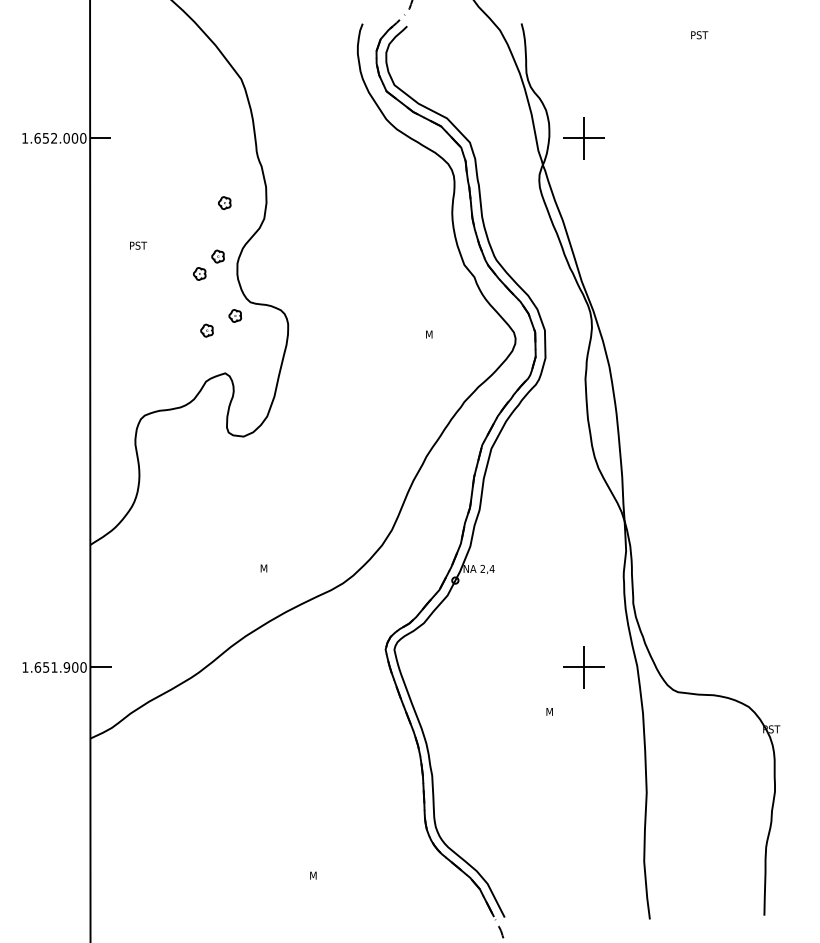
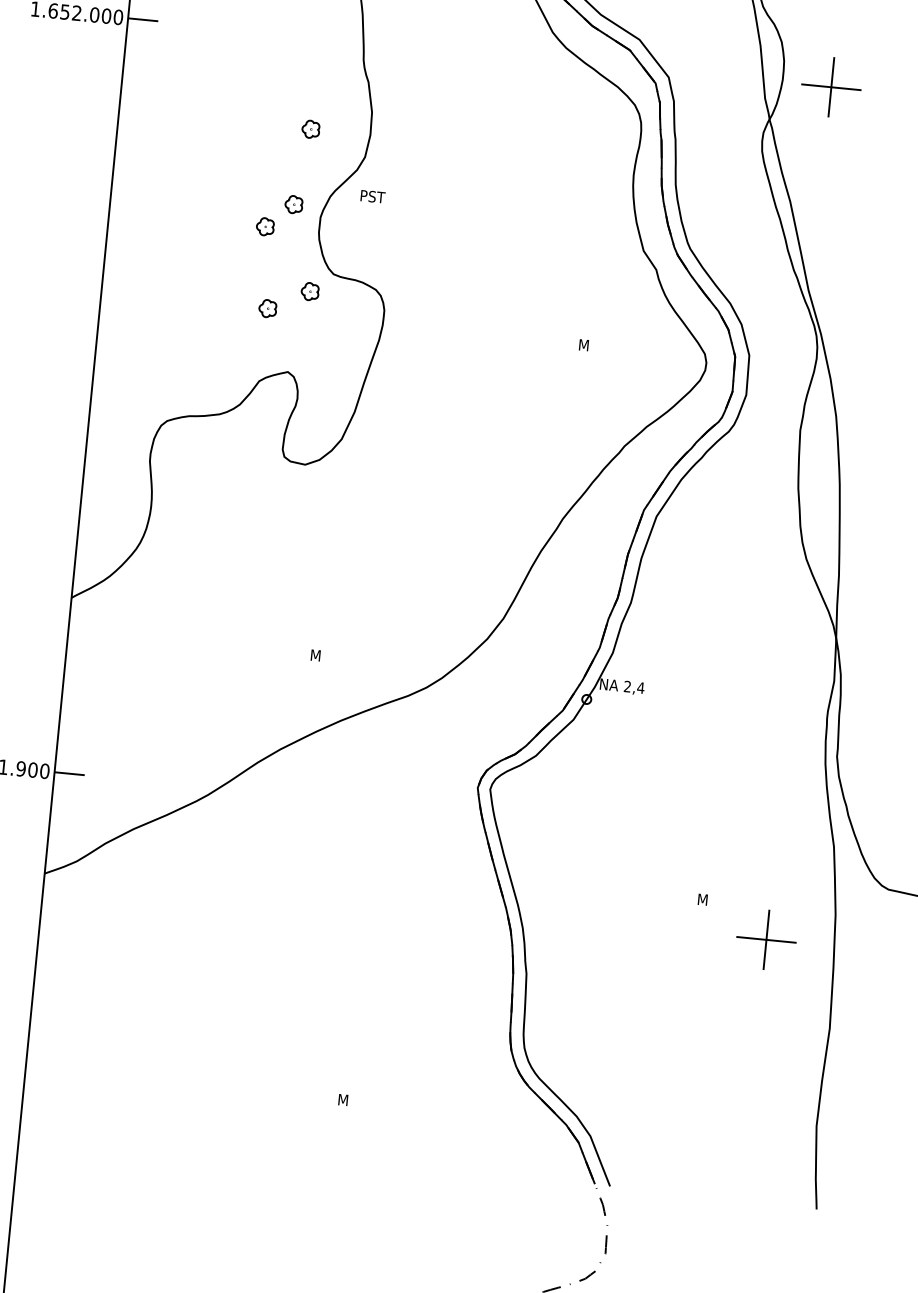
text: (138, 245) -> (373, 196), moved
part: (583, 667) -> (766, 939), moved

